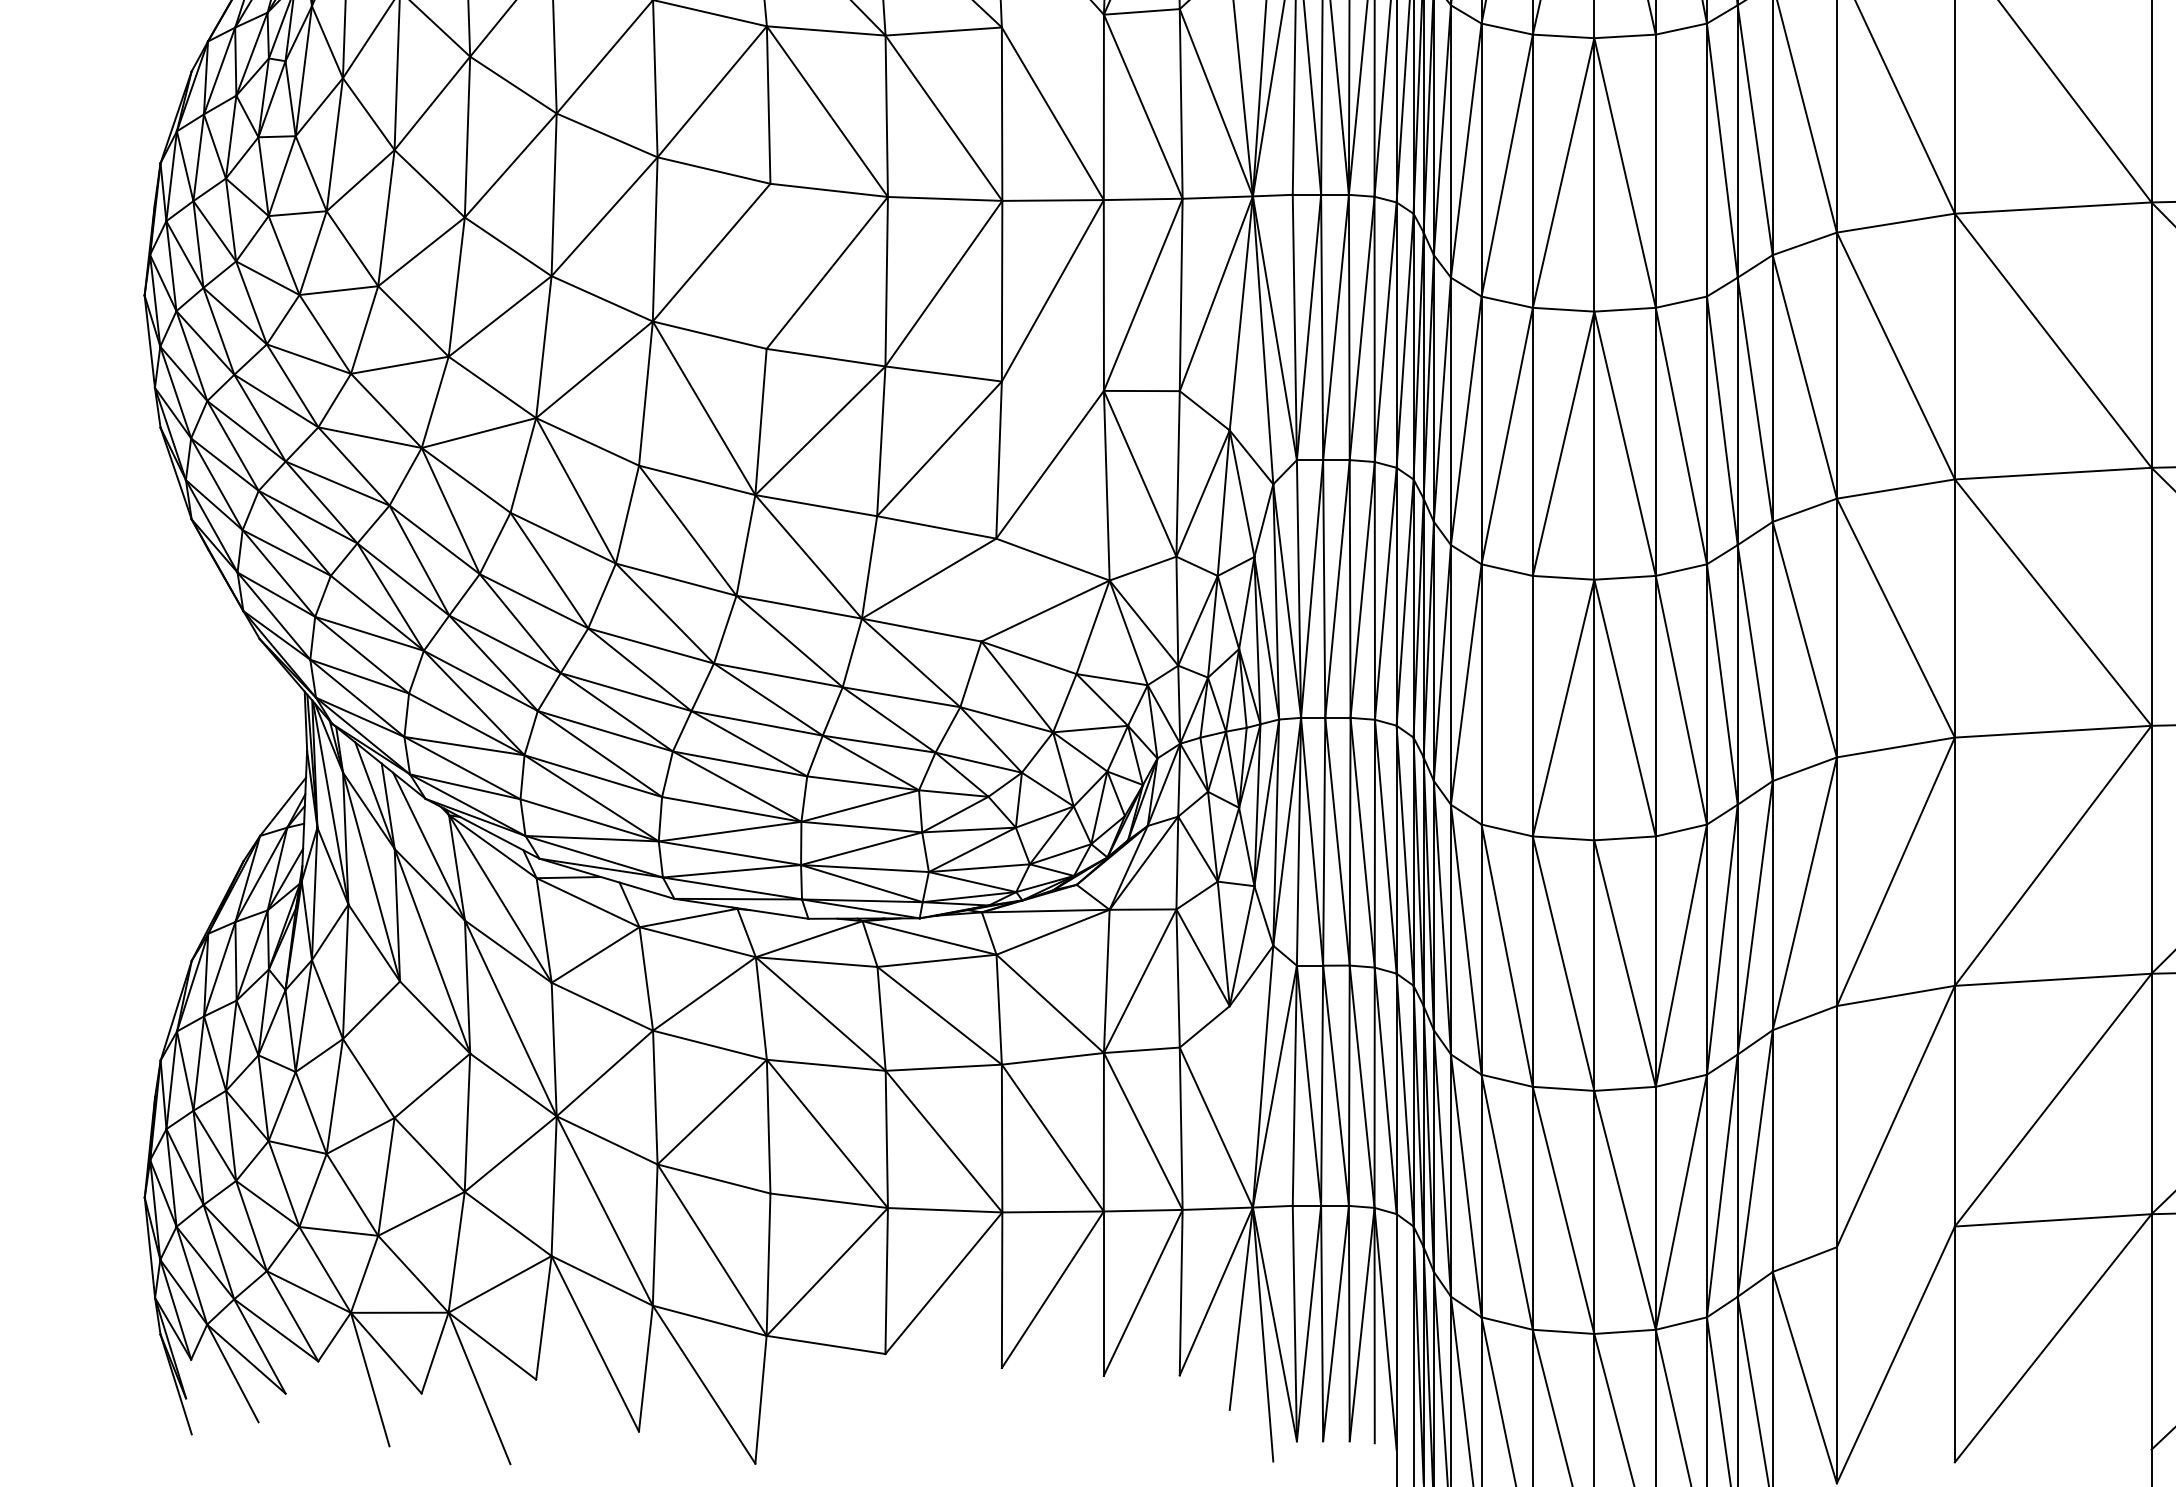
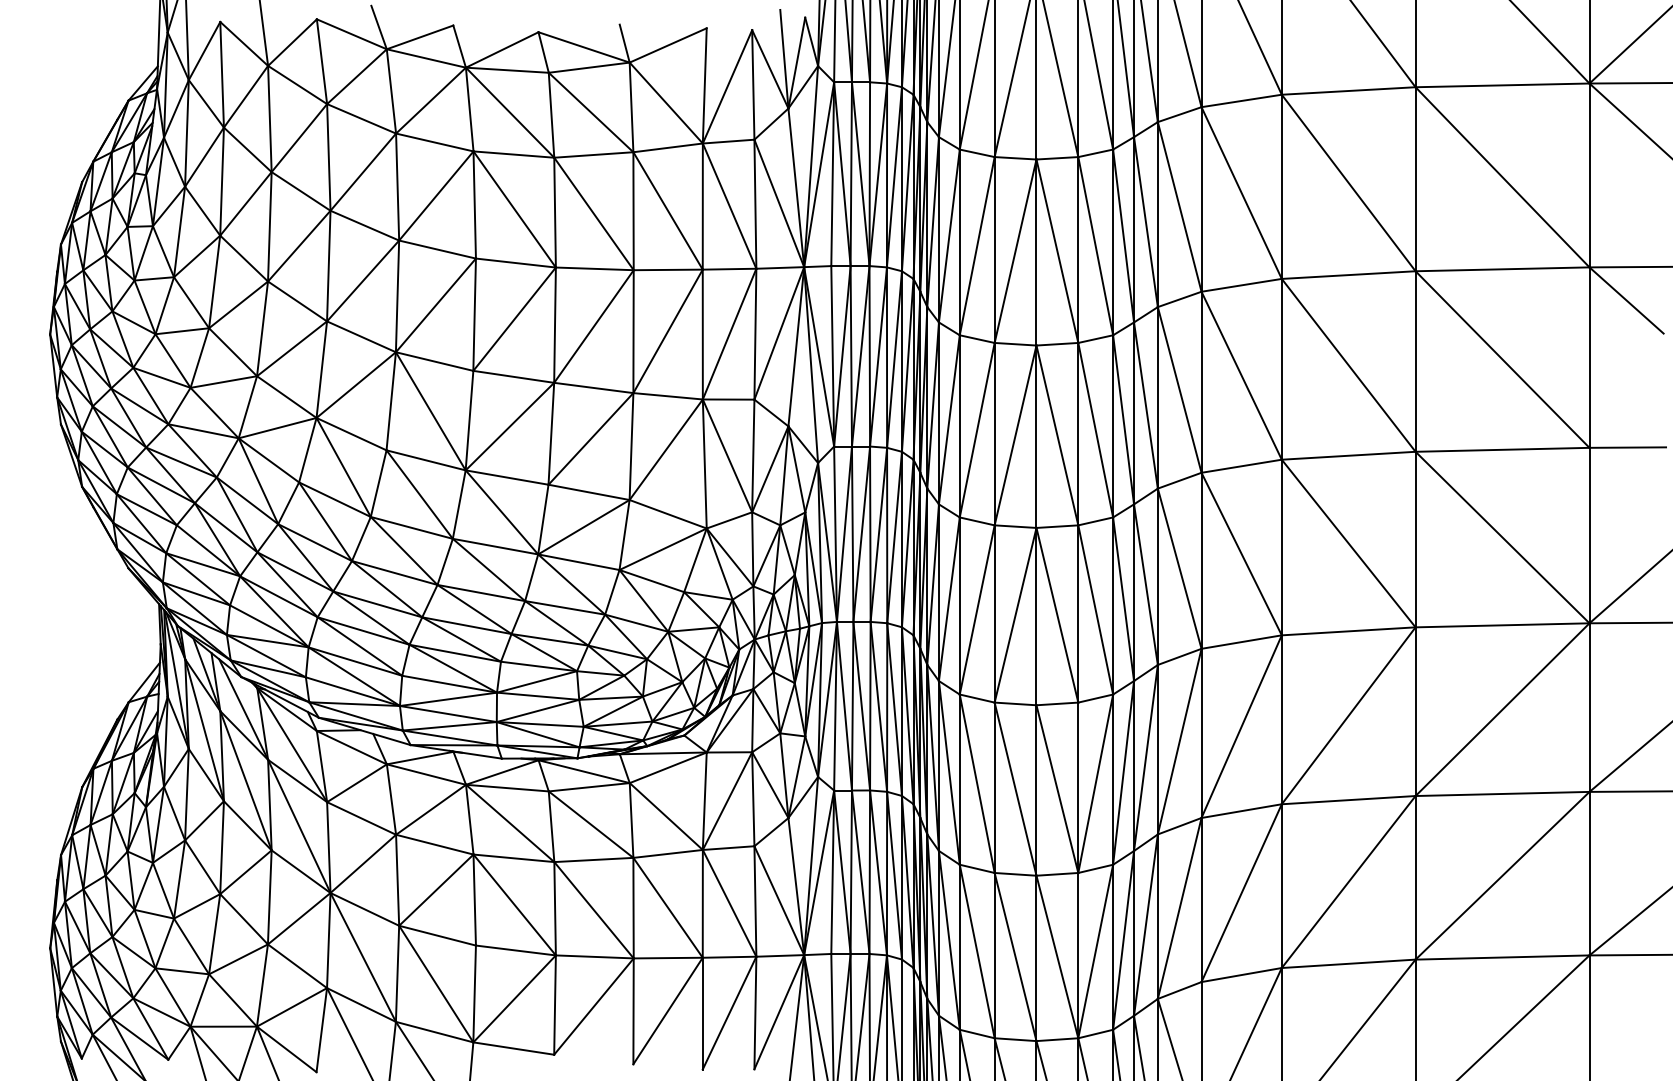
line: (1051, 20) -> (667, 147), added
line: (1681, 166) -> (1095, 246), added
line: (768, 266) -> (474, 314), added
line: (1051, 386) -> (667, 396), added
line: (988, 590) -> (624, 535), added
line: (1506, 699) -> (976, 609), added
line: (396, 1049) -> (221, 847), added
line: (1241, 1106) -> (796, 886), added
line: (1804, 1137) -> (1179, 907), added
line: (1895, 1237) -> (1241, 975), added

